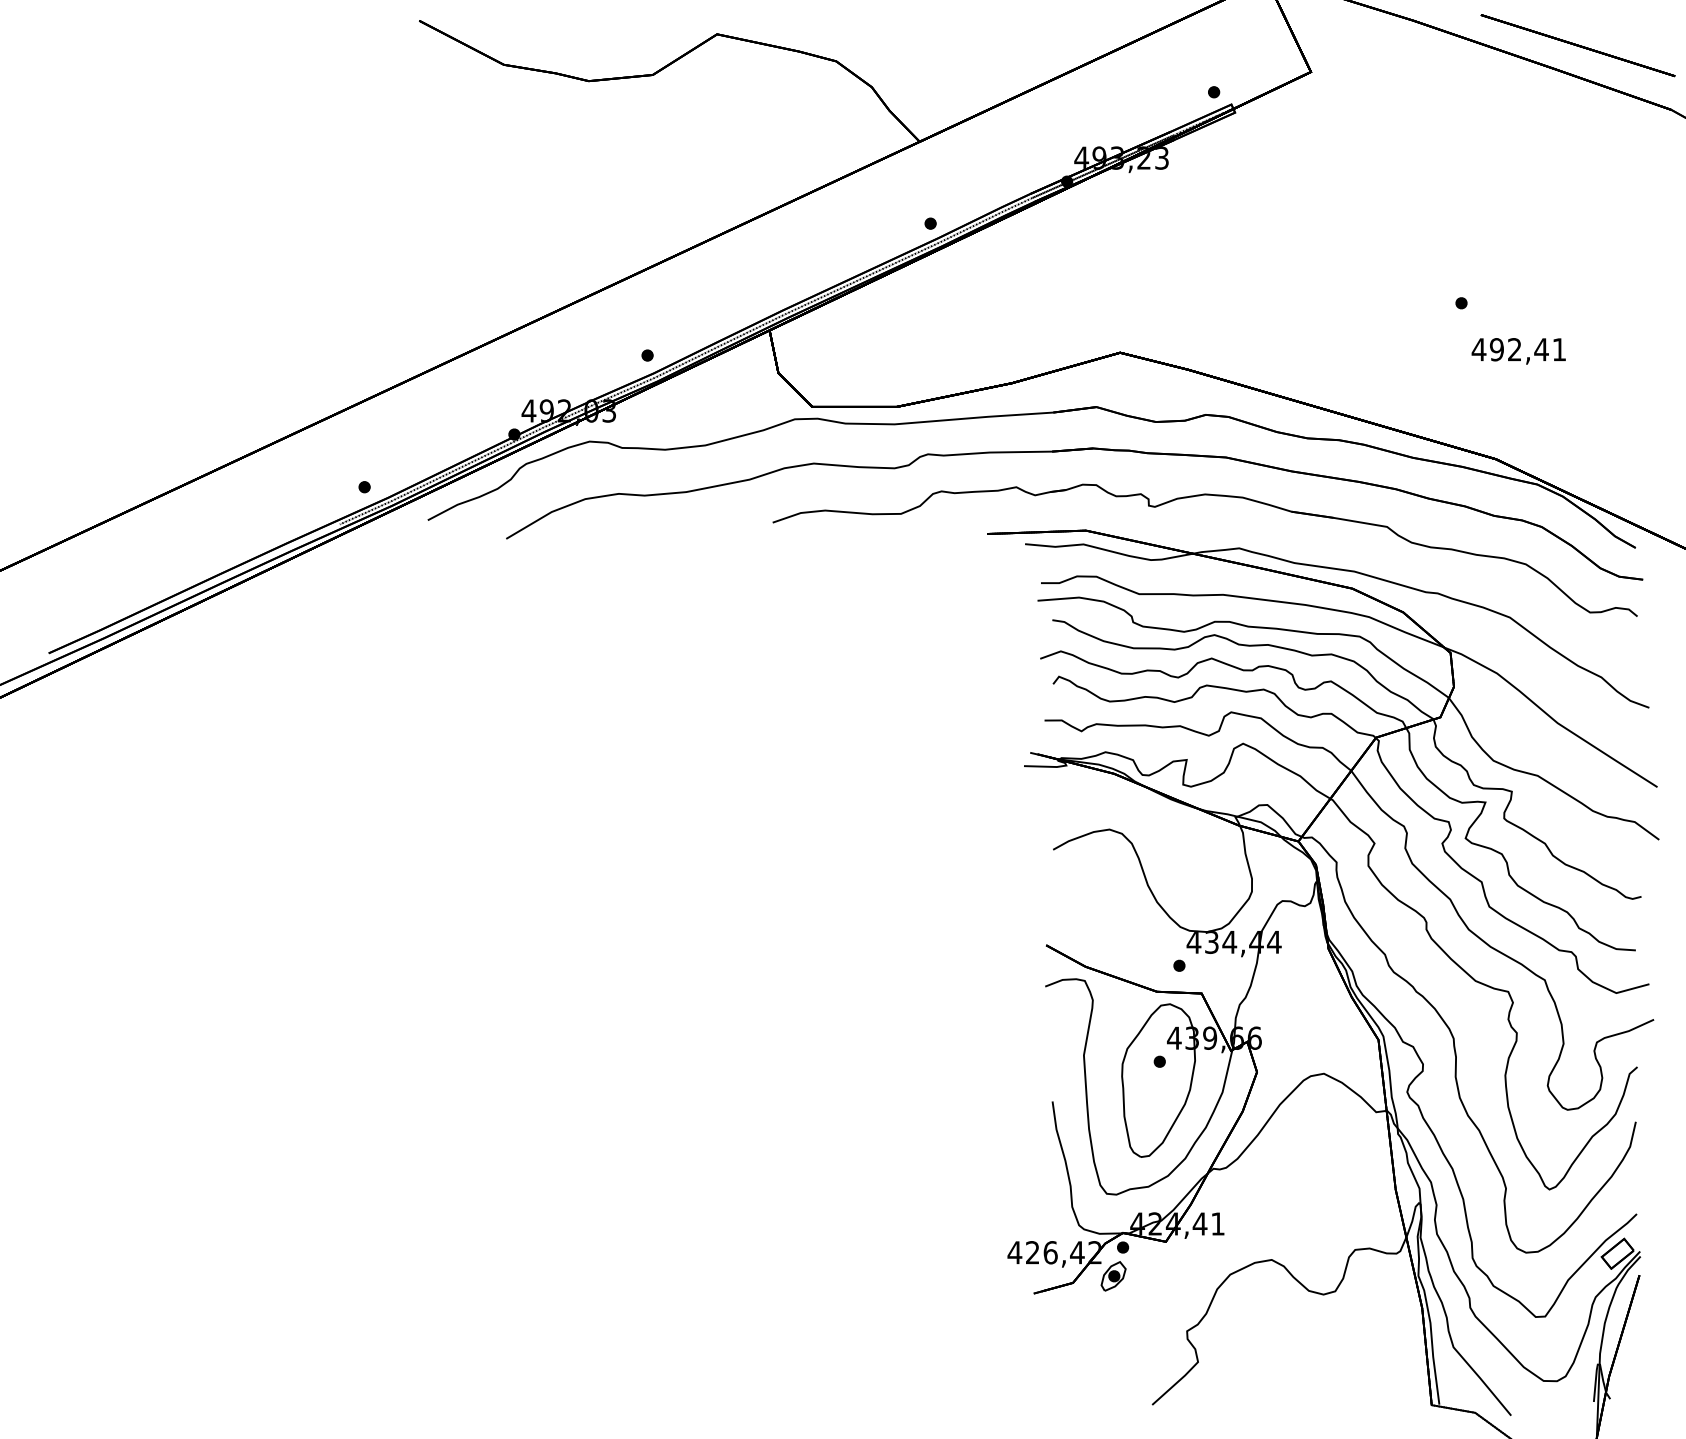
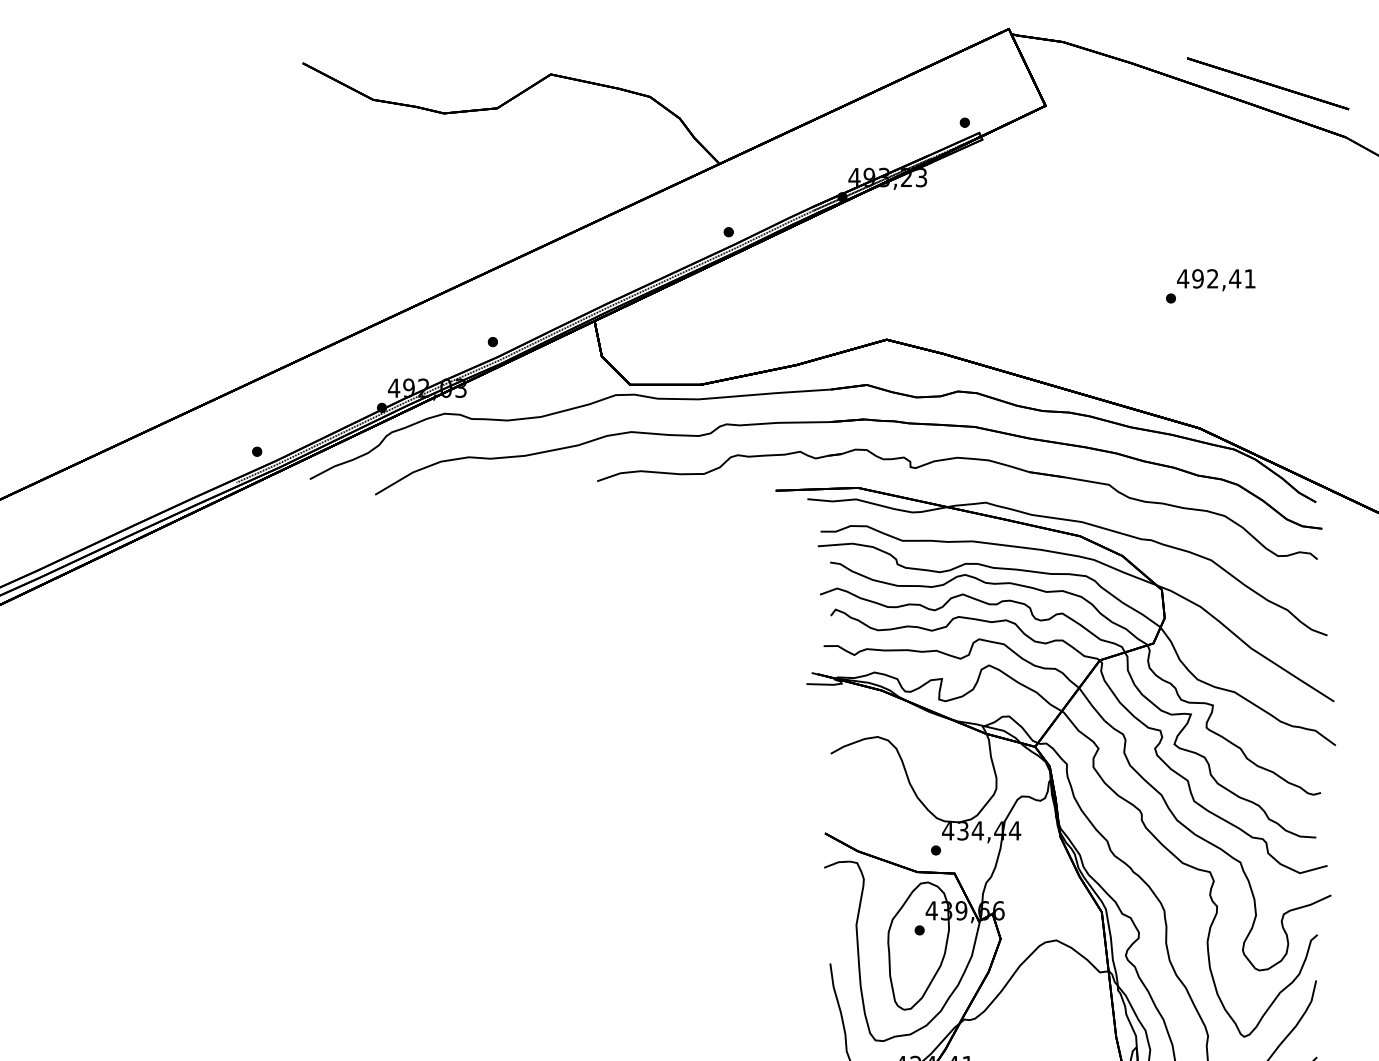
text: (1518, 351) -> (1215, 280), moved

